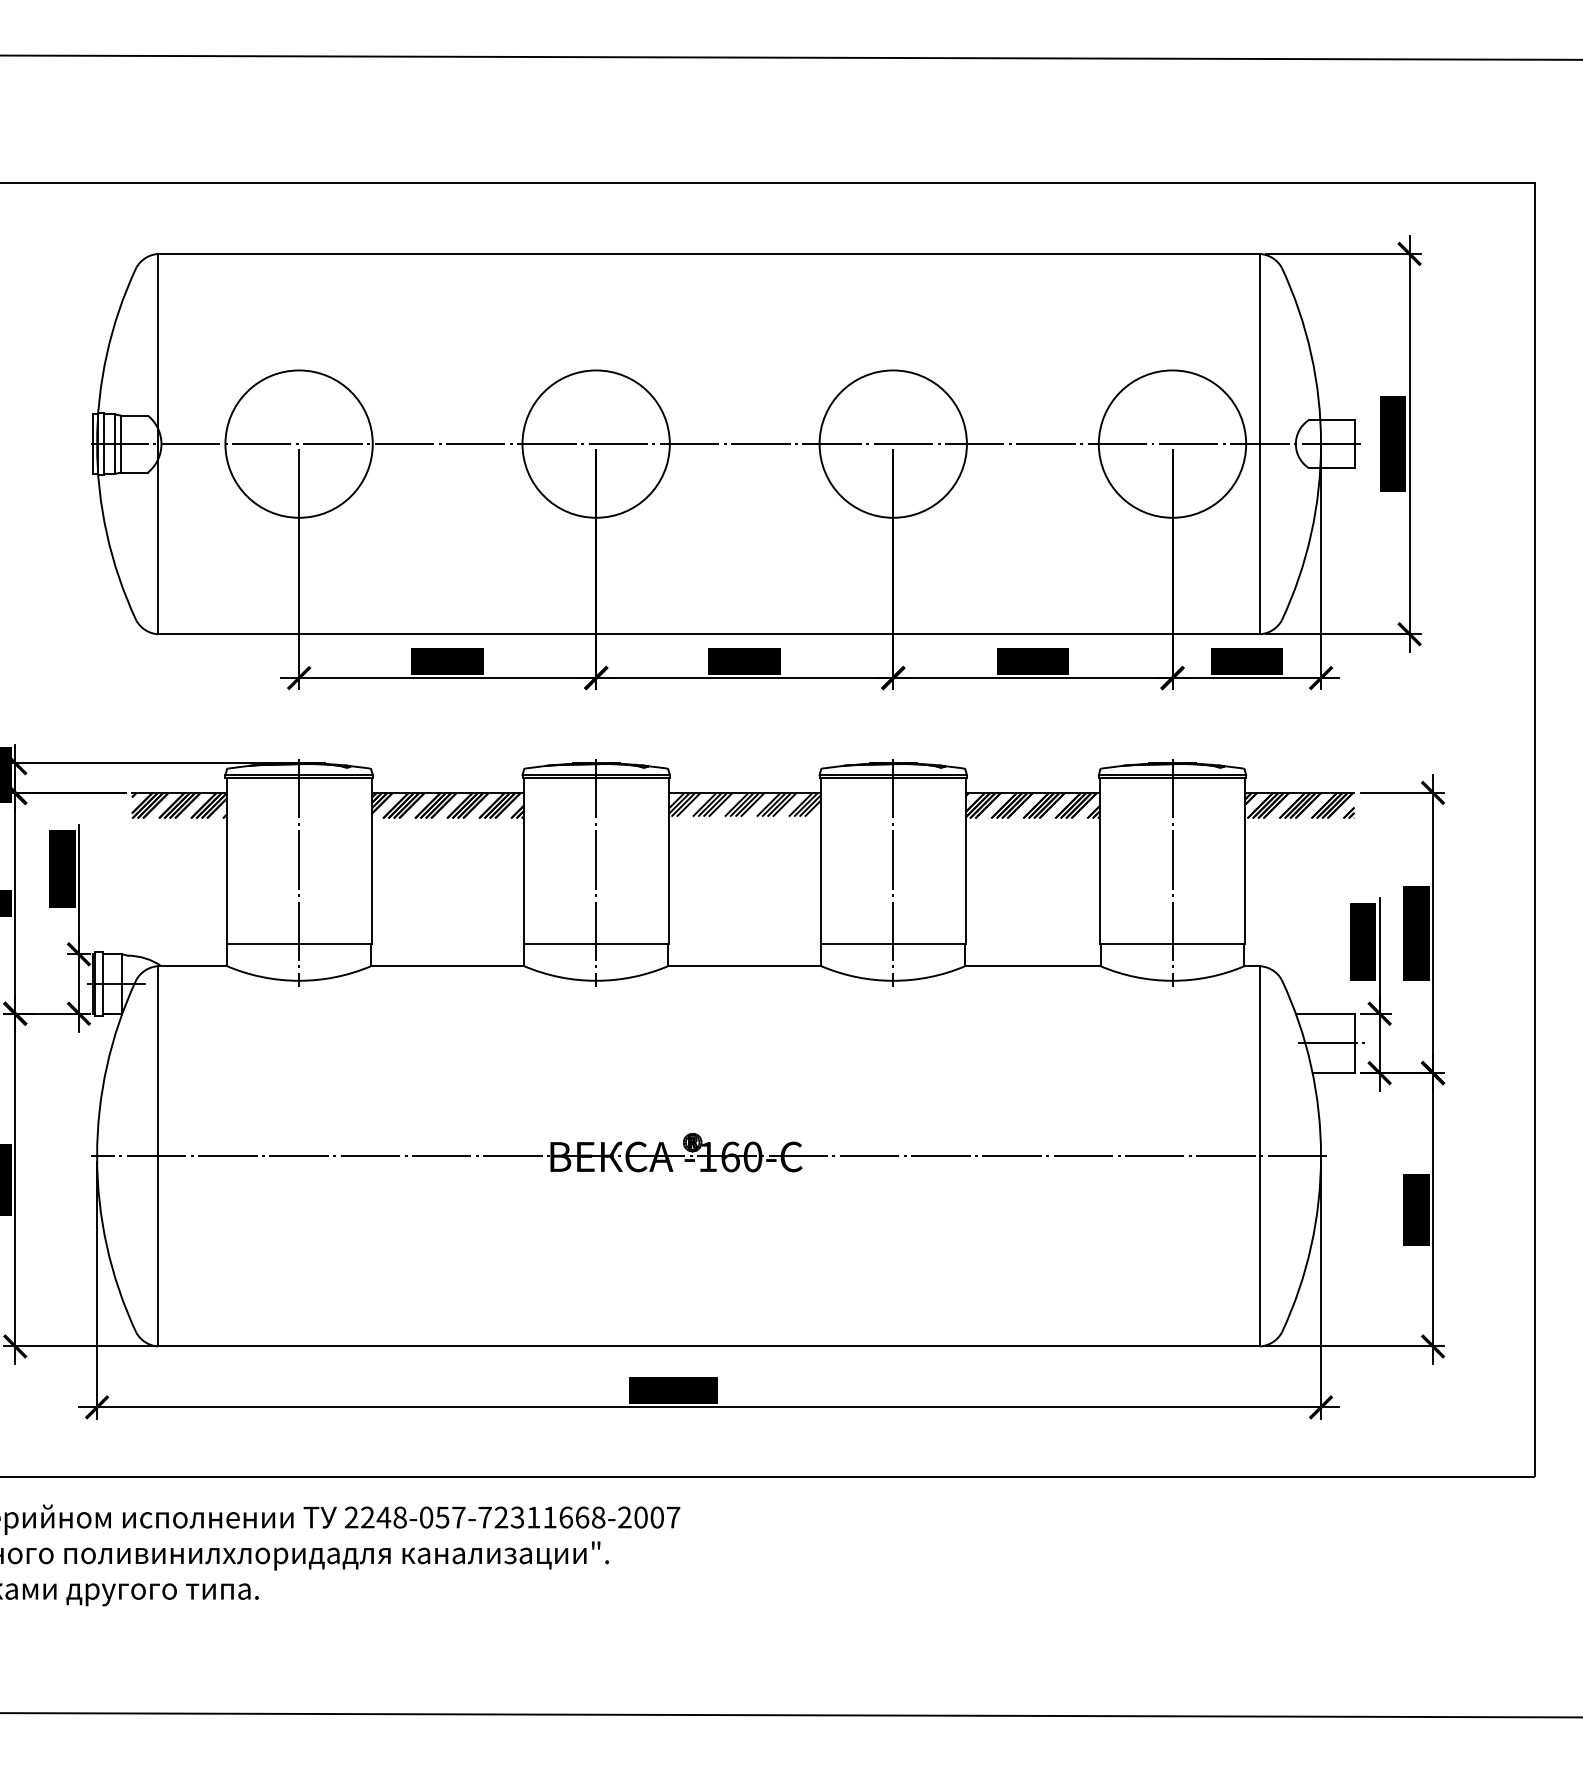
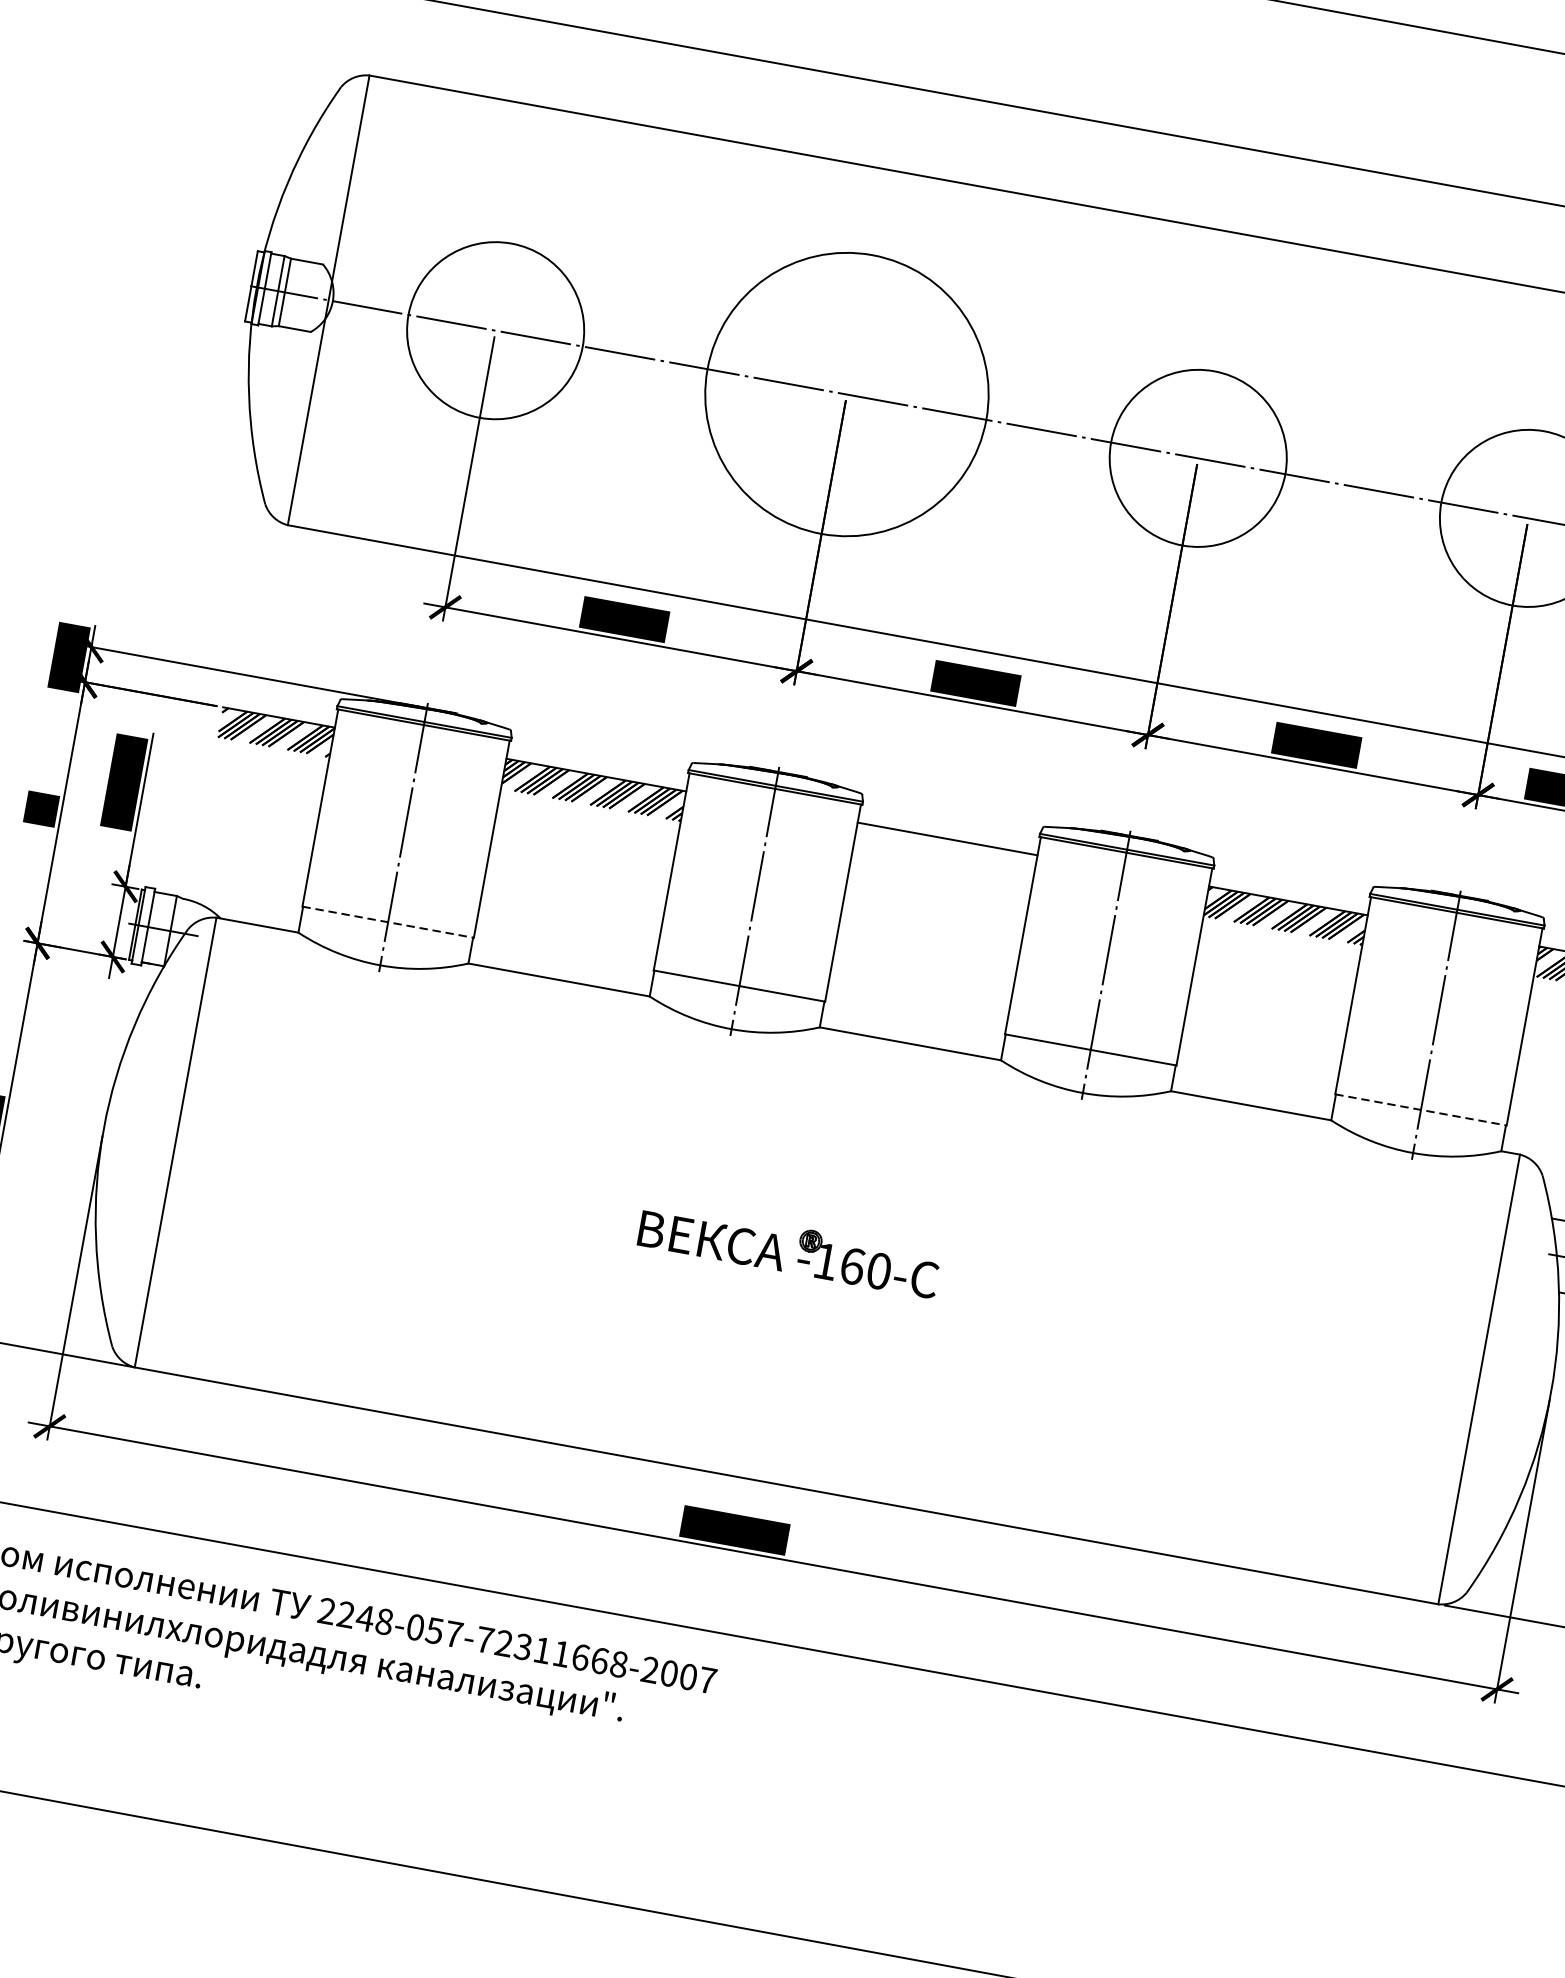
circle: (595, 443) -> (846, 393), size x1.6
hatch: (744, 804) -> (944, 852), removed
line: (299, 944) -> (388, 922), solid -> dashed
line: (1173, 944) -> (1422, 1110), solid -> dashed
line: (708, 1156) -> (826, 1261), removed

